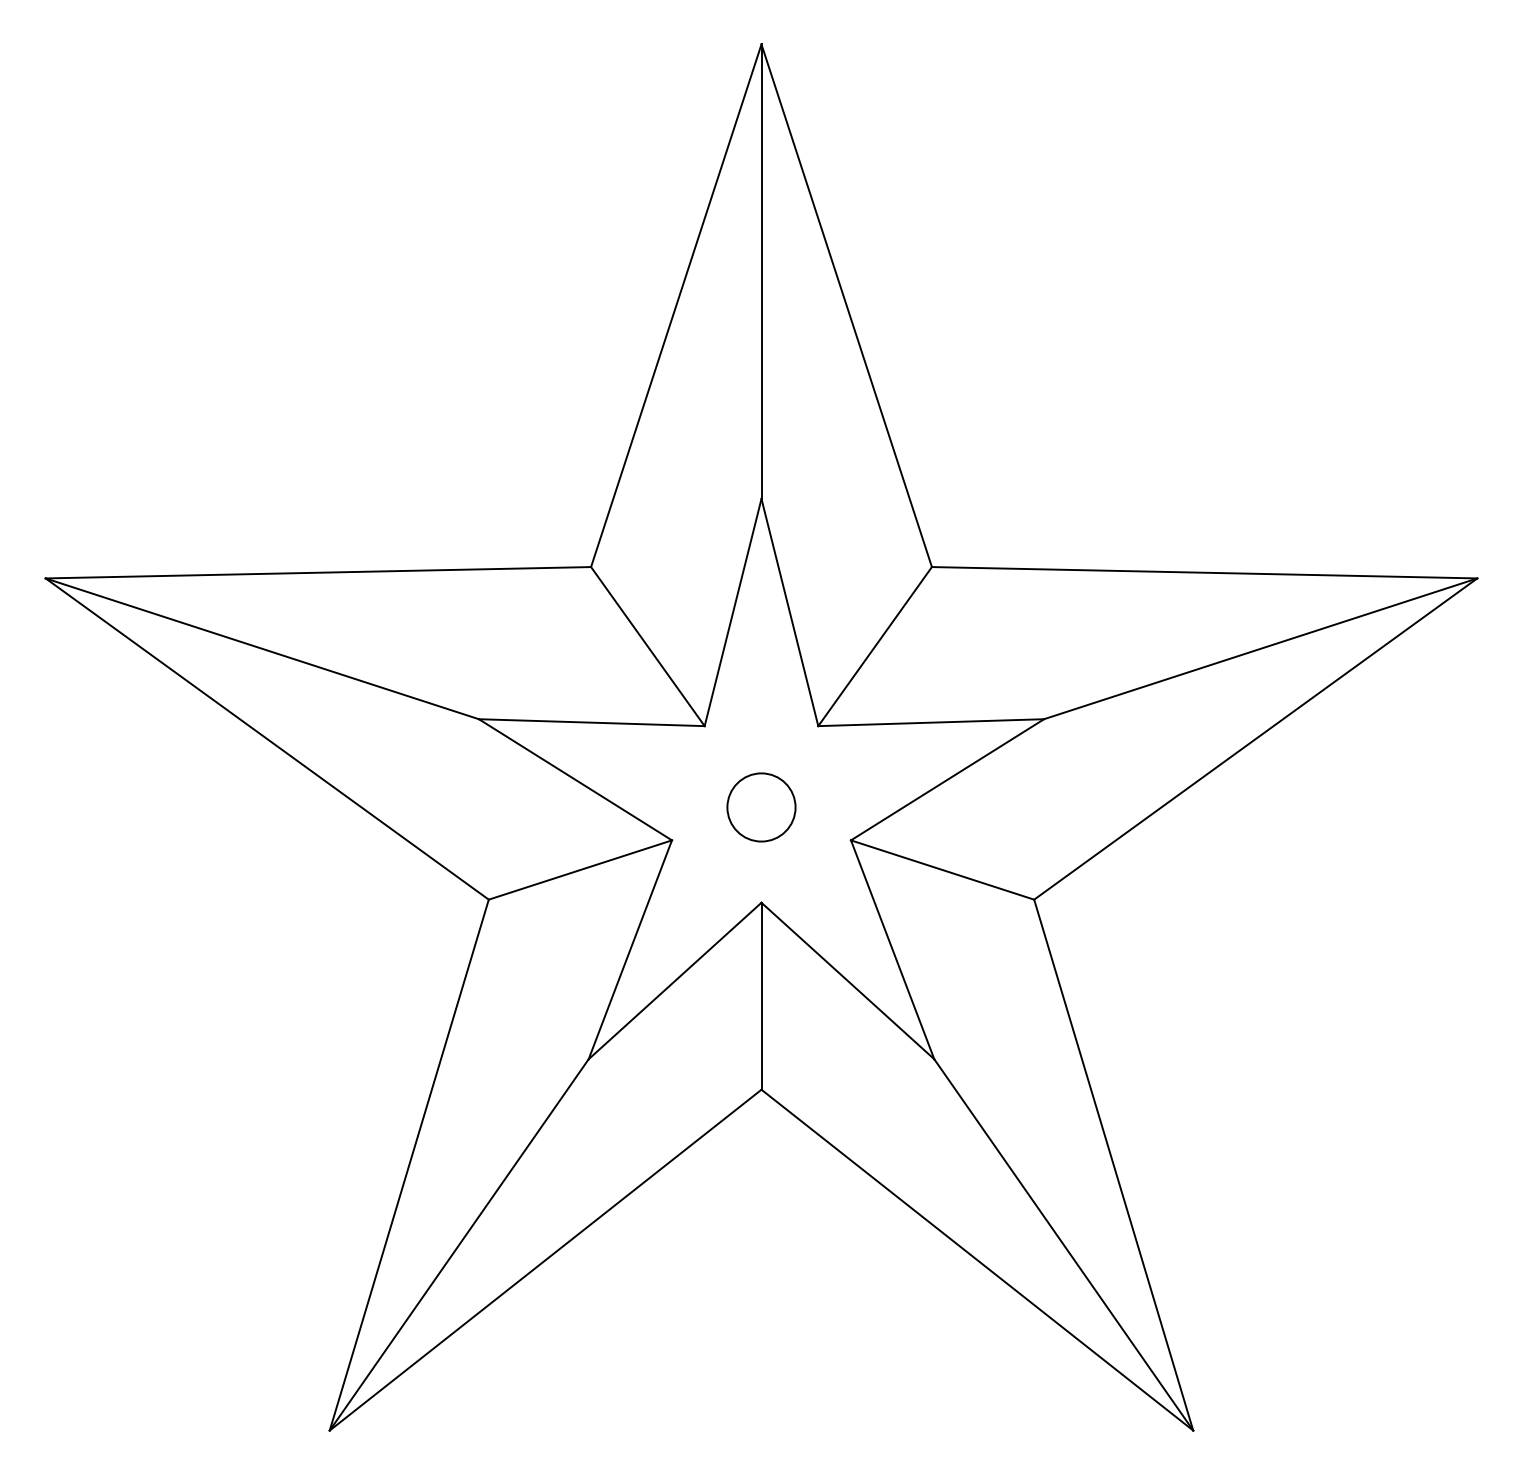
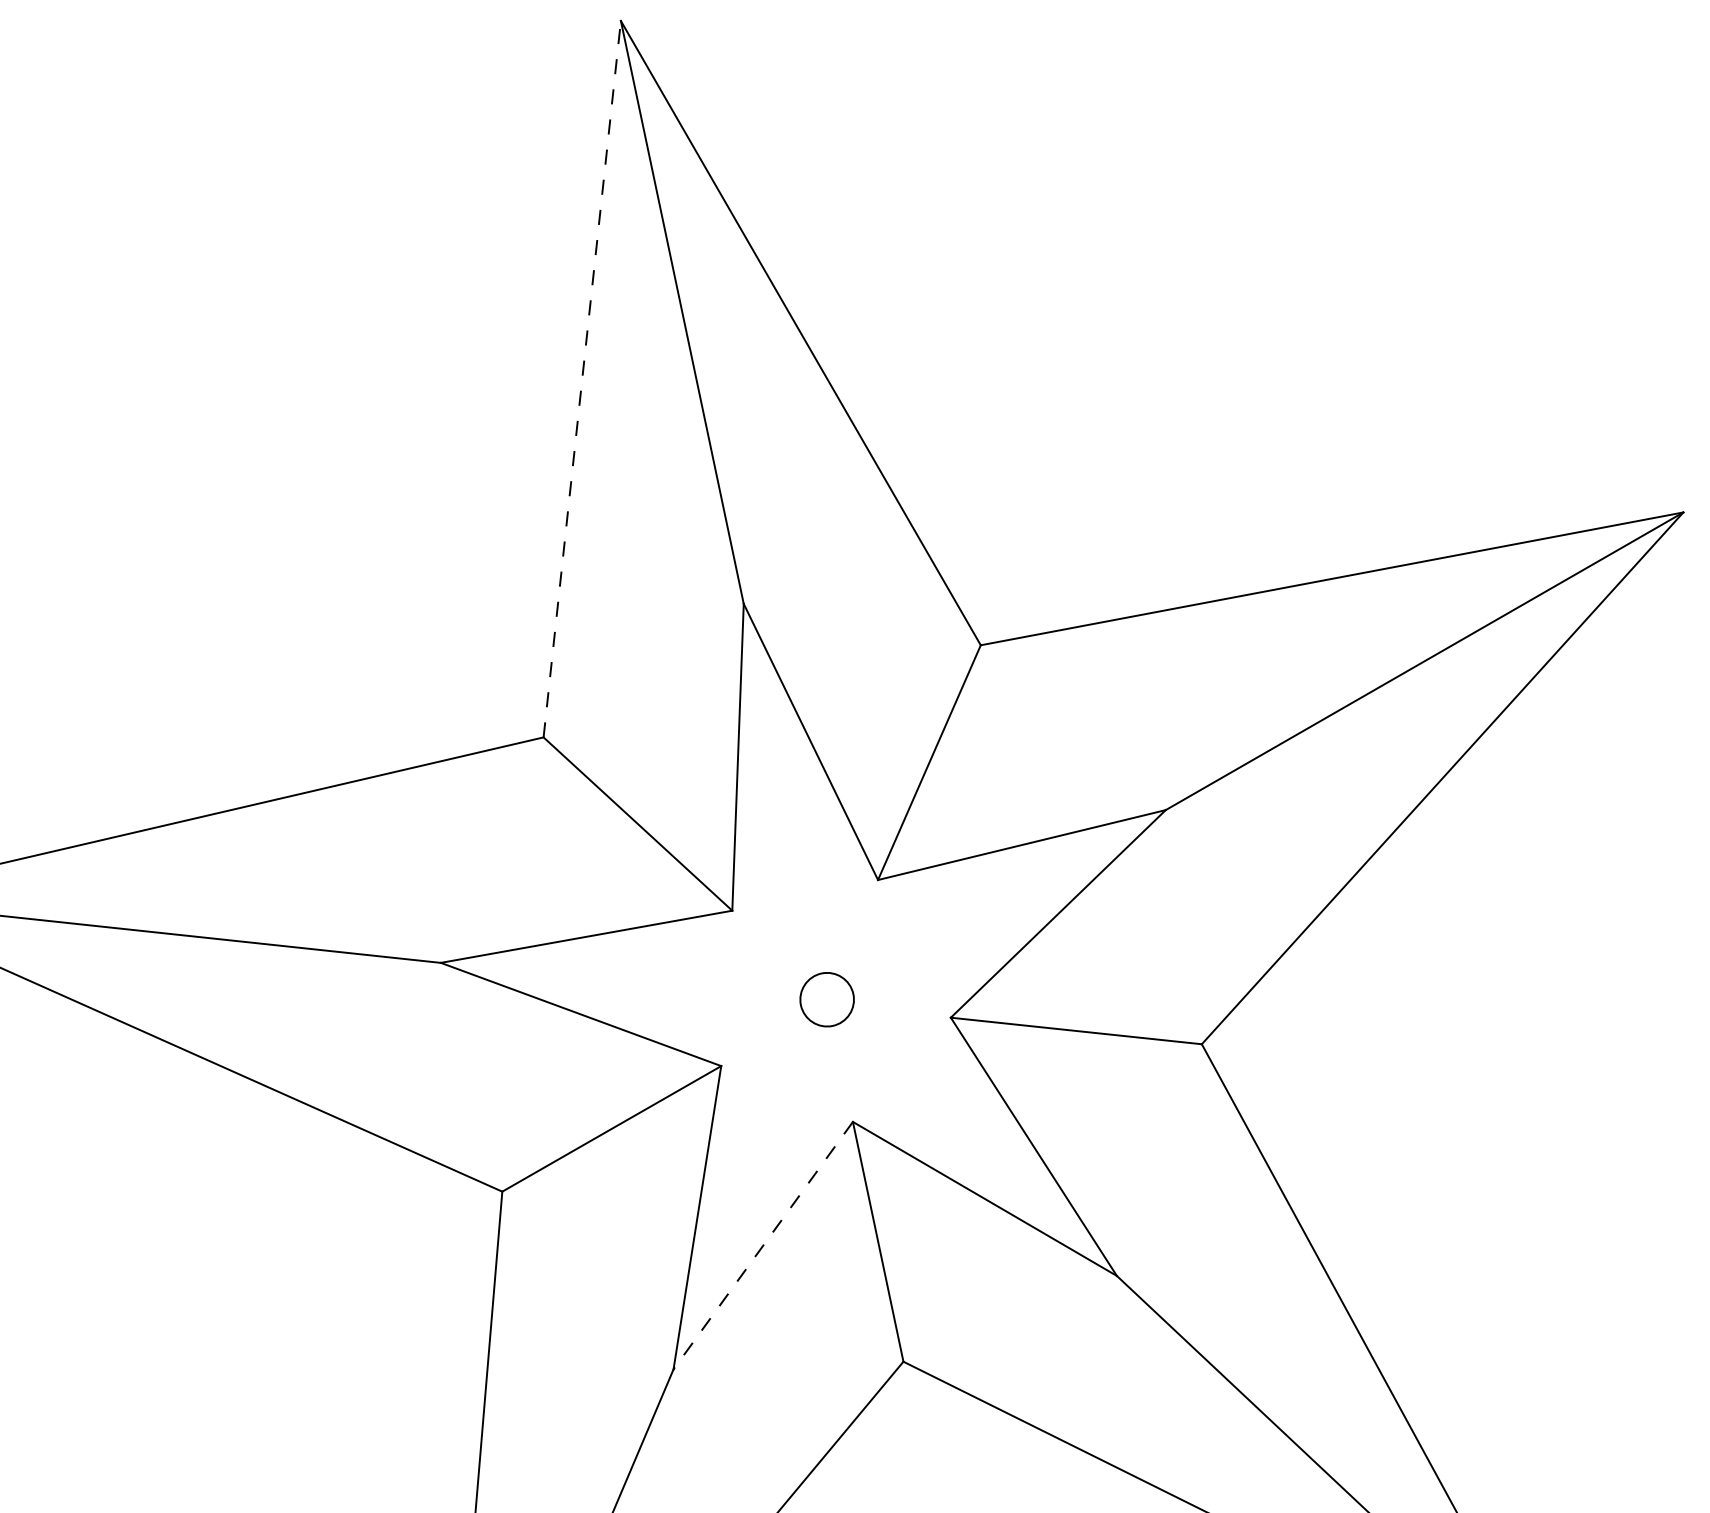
line: (676, 305) -> (582, 378), solid -> dashed
circle: (761, 807) -> (827, 999), size x0.6
line: (675, 981) -> (763, 1246), solid -> dashed

